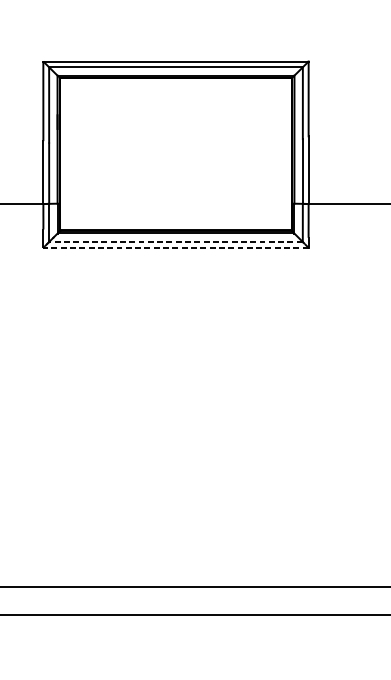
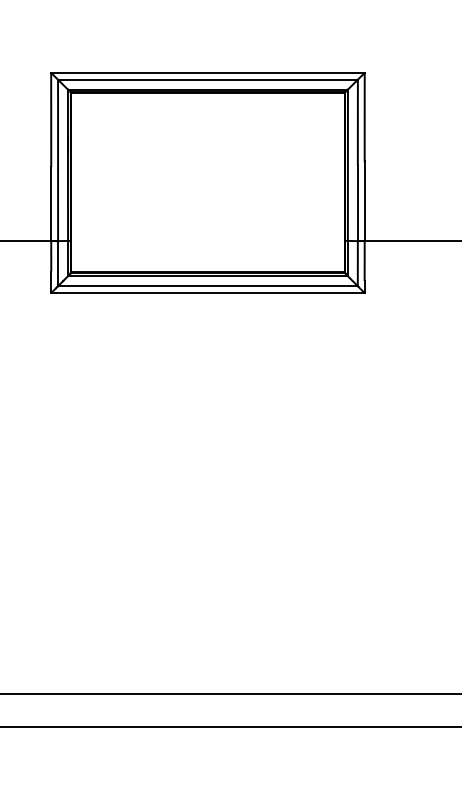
line: (175, 242) -> (207, 286), dashed -> solid
line: (175, 248) -> (207, 293), dashed -> solid

